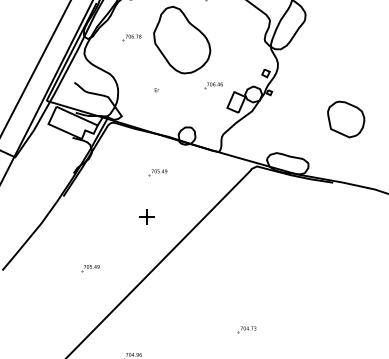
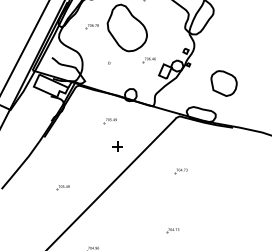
part: (345, 119) -> (223, 83), moved
part: (146, 216) -> (117, 146), moved
part: (258, 245) -> (180, 171), added

